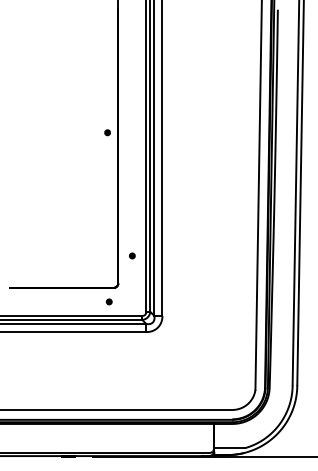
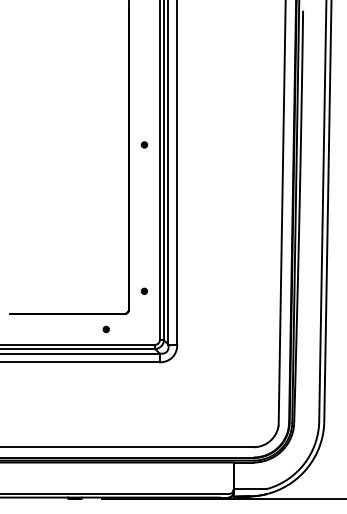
part: (106, 132) -> (143, 144), moved
part: (132, 255) -> (144, 290), moved
part: (108, 301) -> (105, 329), moved

